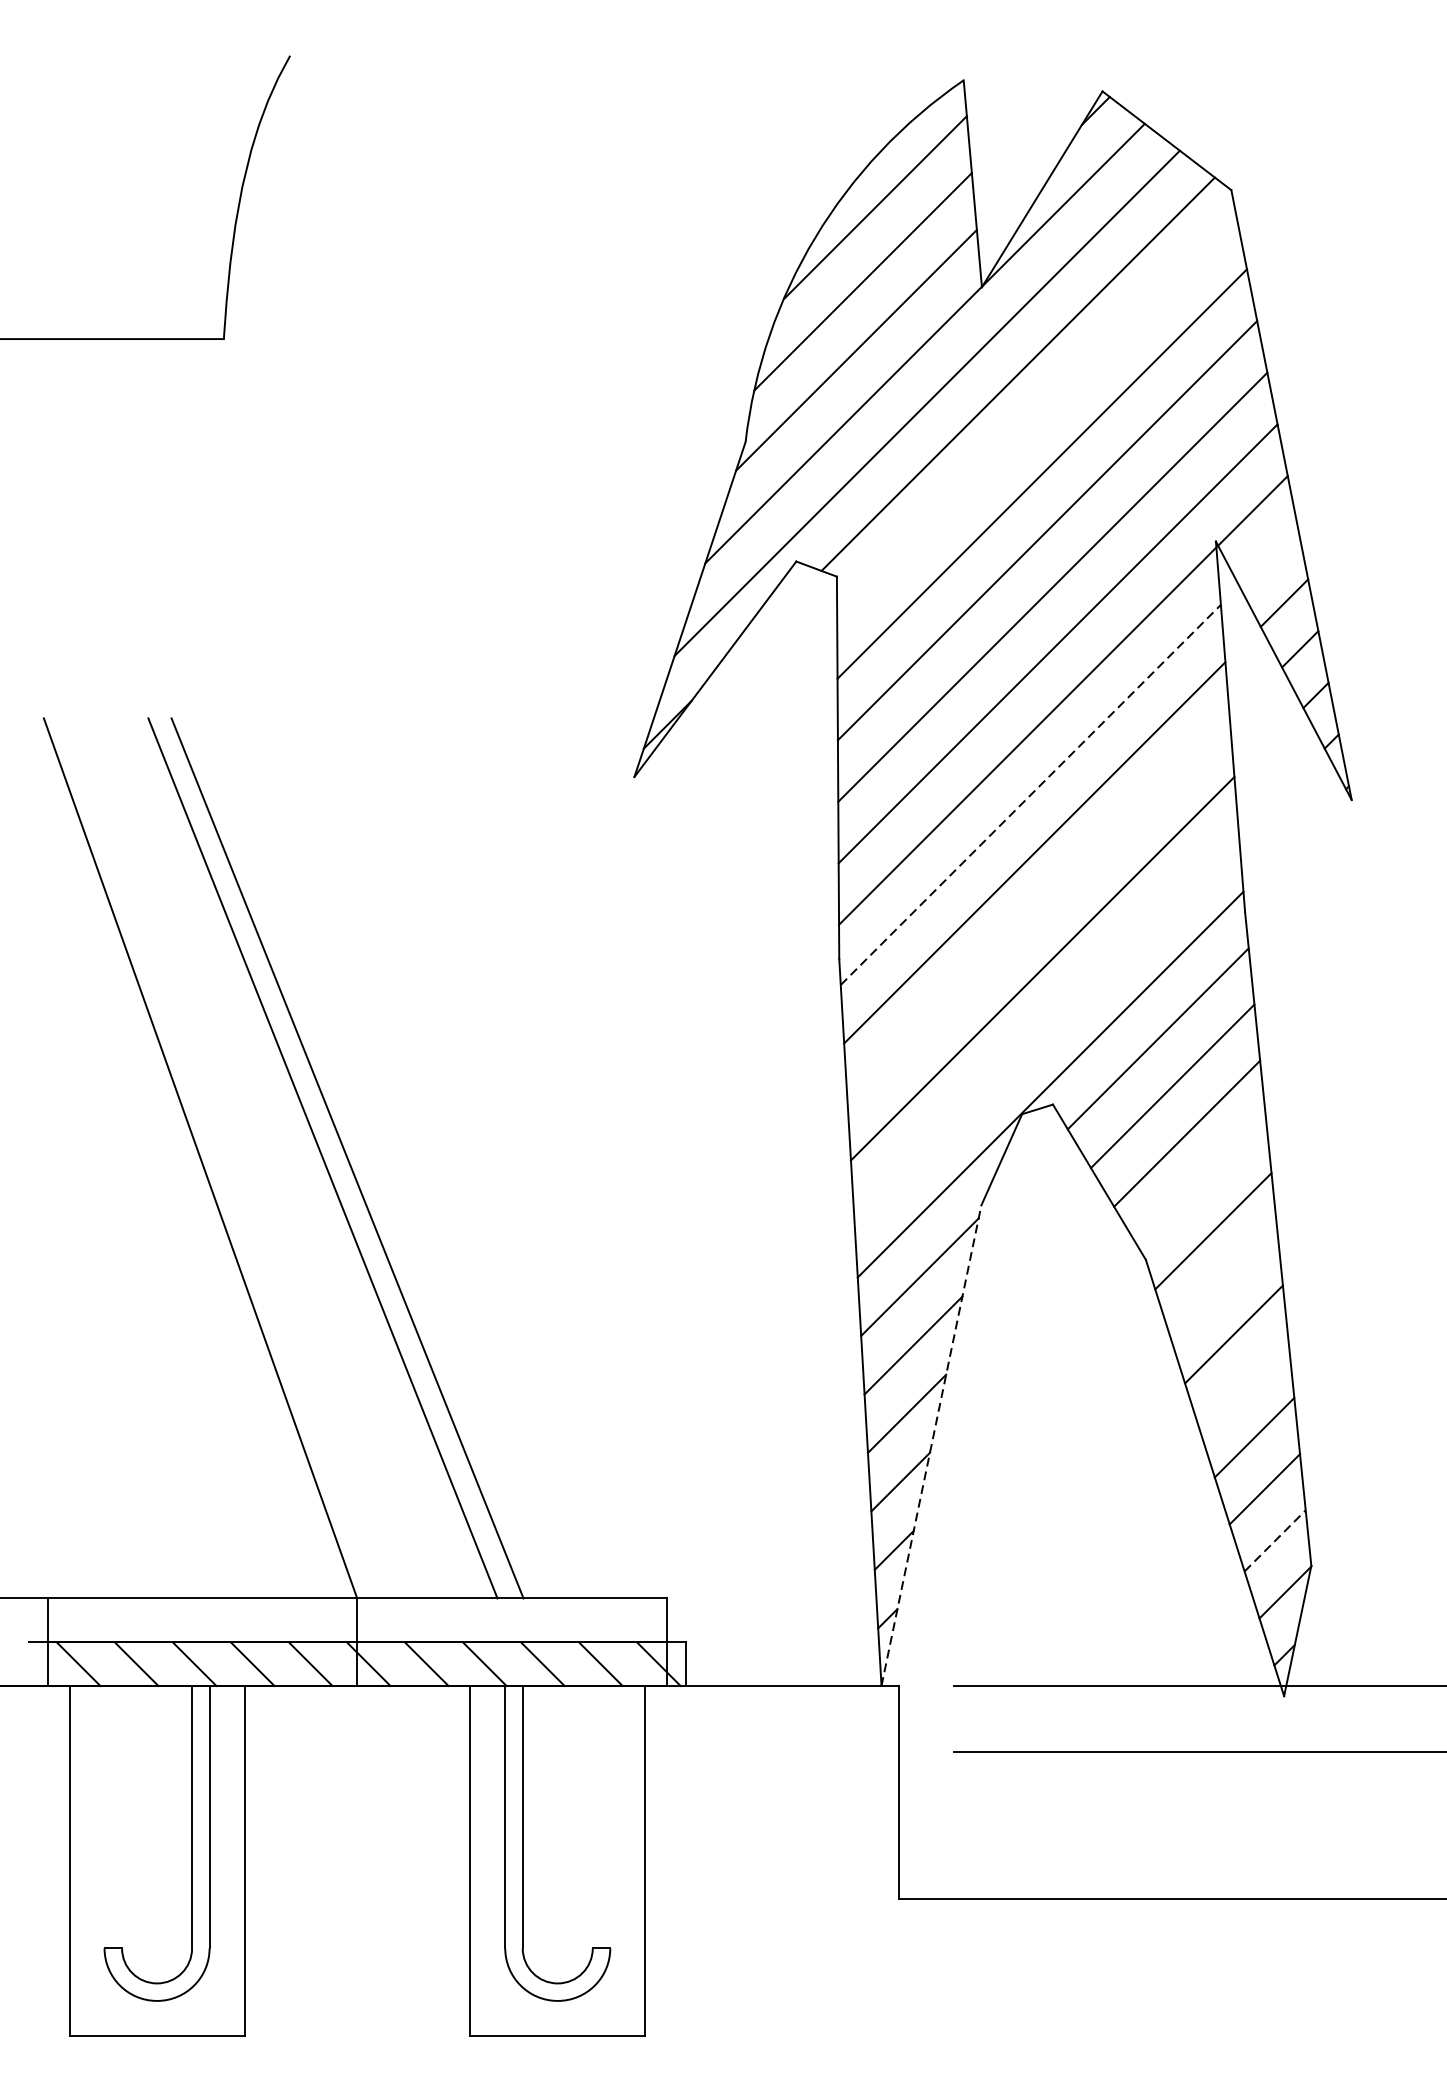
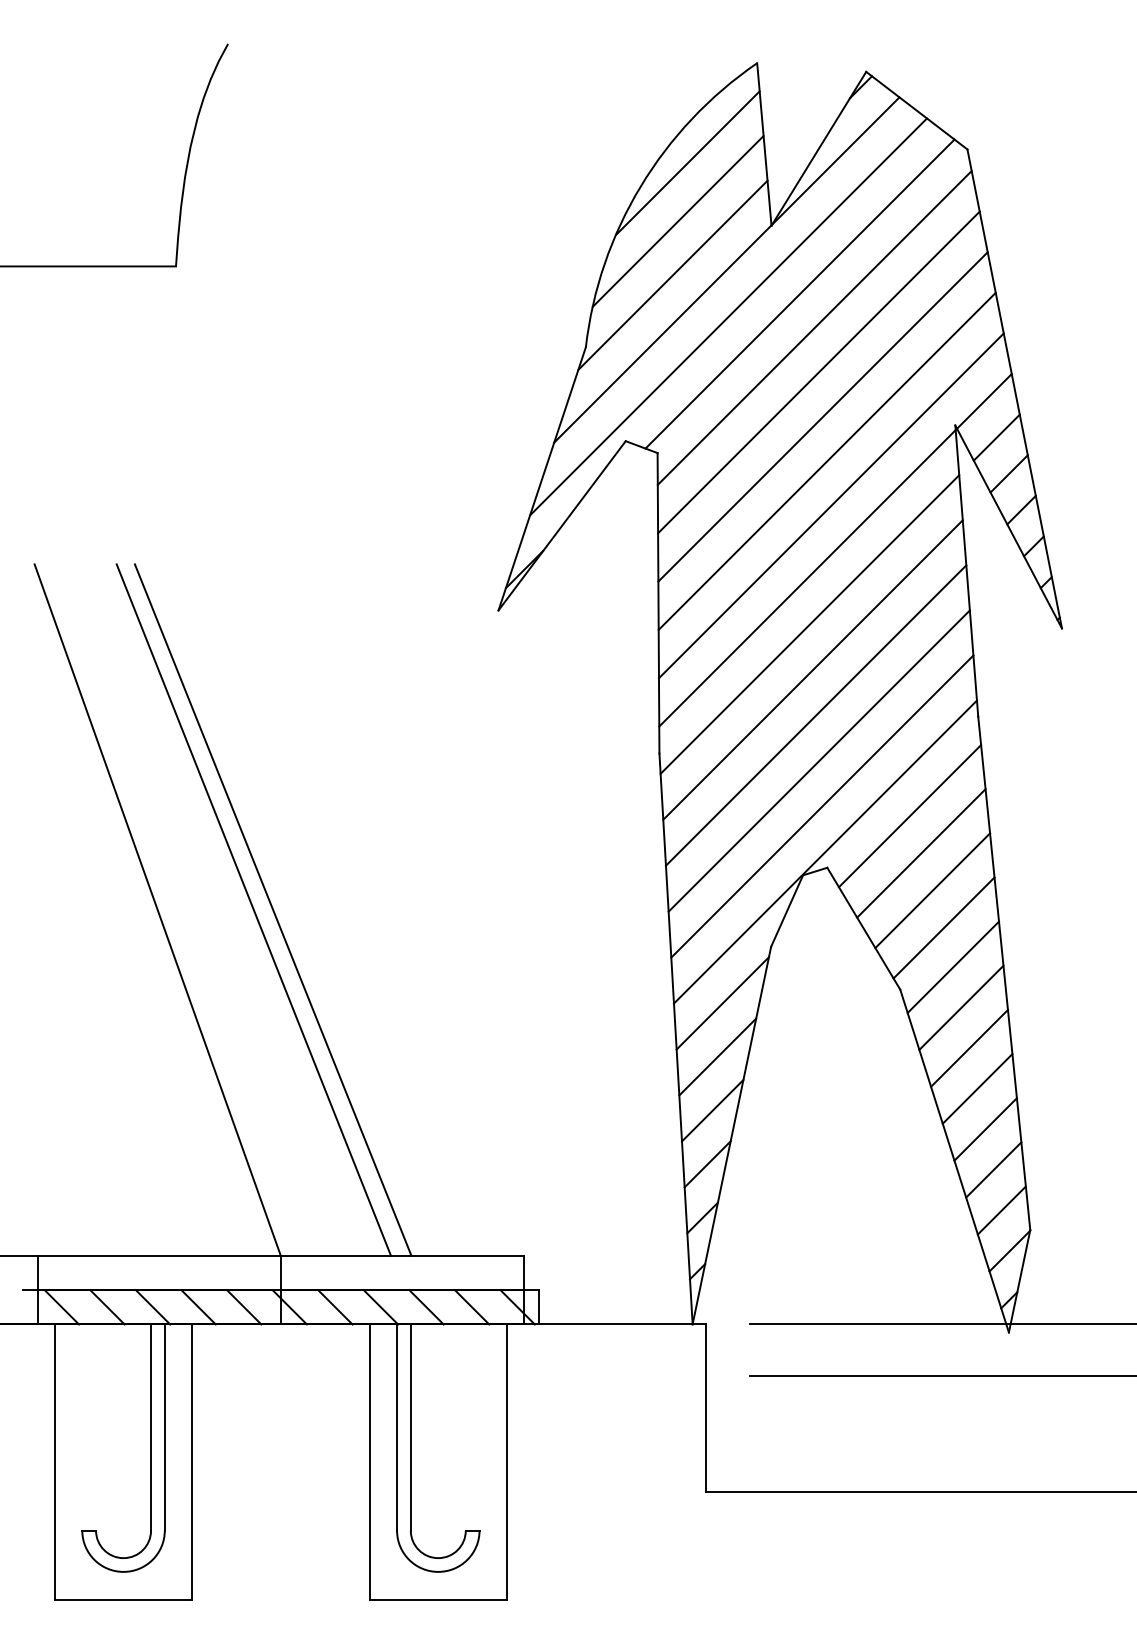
line: (1036, 416) -> (814, 327), added
line: (1268, 556) -> (996, 437), added
line: (1031, 794) -> (810, 624), dashed -> solid
line: (1037, 910) -> (815, 715), added
line: (1046, 1026) -> (822, 806), added
line: (1200, 1180) -> (943, 927), added
line: (1223, 1282) -> (961, 1007), added
line: (1244, 1385) -> (977, 1088), added
line: (930, 1445) -> (731, 1135), dashed -> solid
line: (1274, 1540) -> (1001, 1210), dashed -> solid

